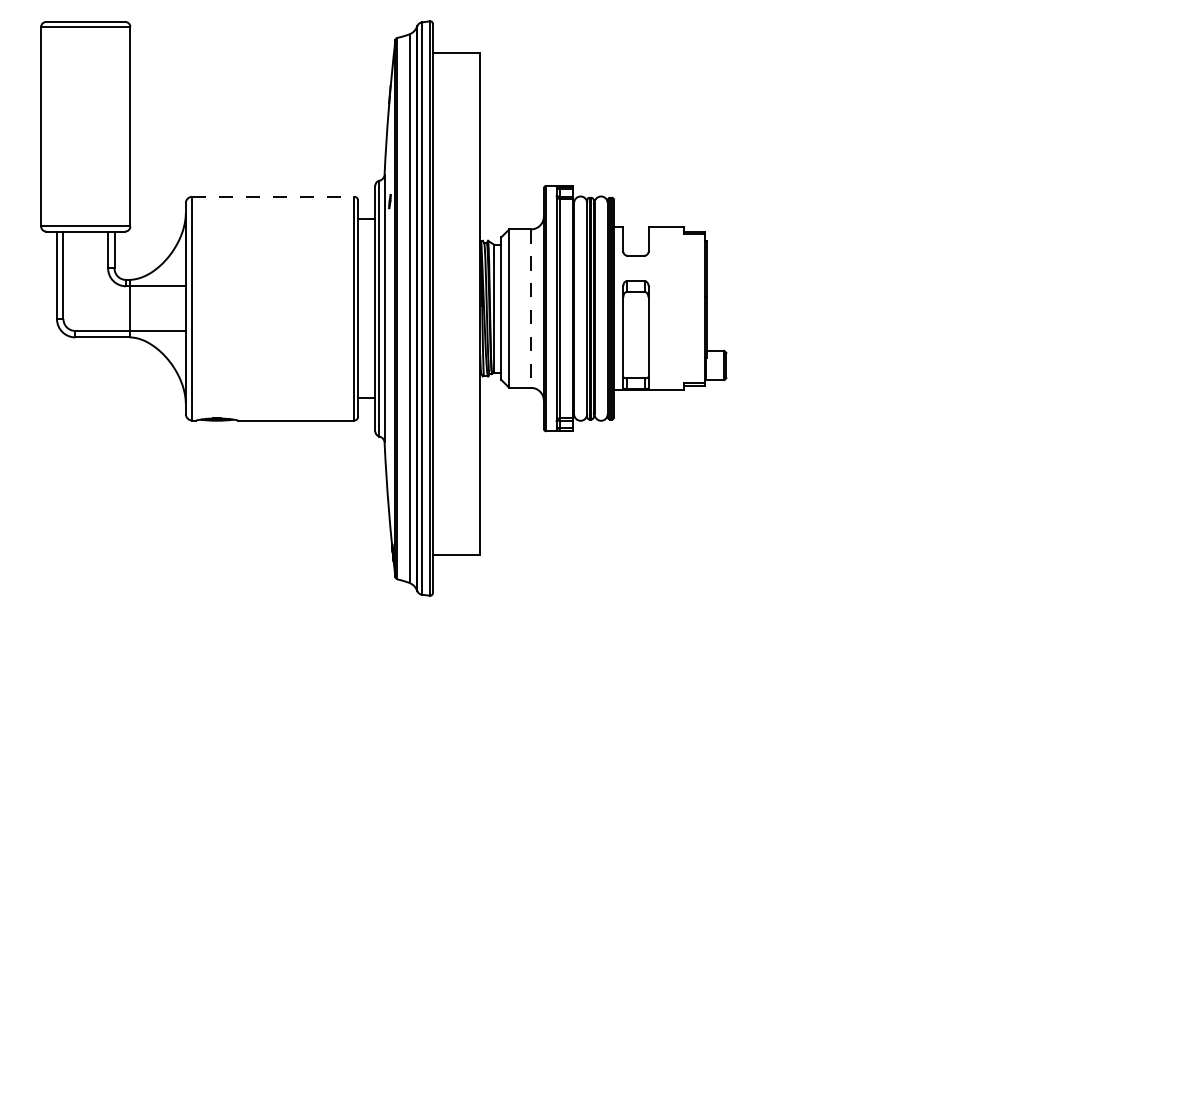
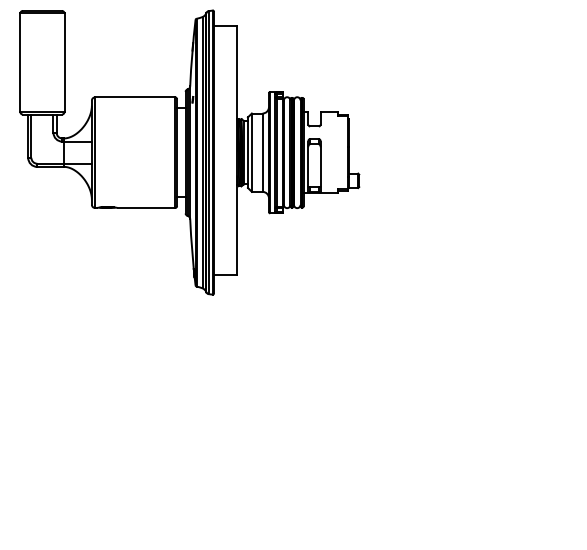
line: (273, 197) -> (135, 97), dashed -> solid
line: (530, 310) -> (262, 153), dashed -> solid

